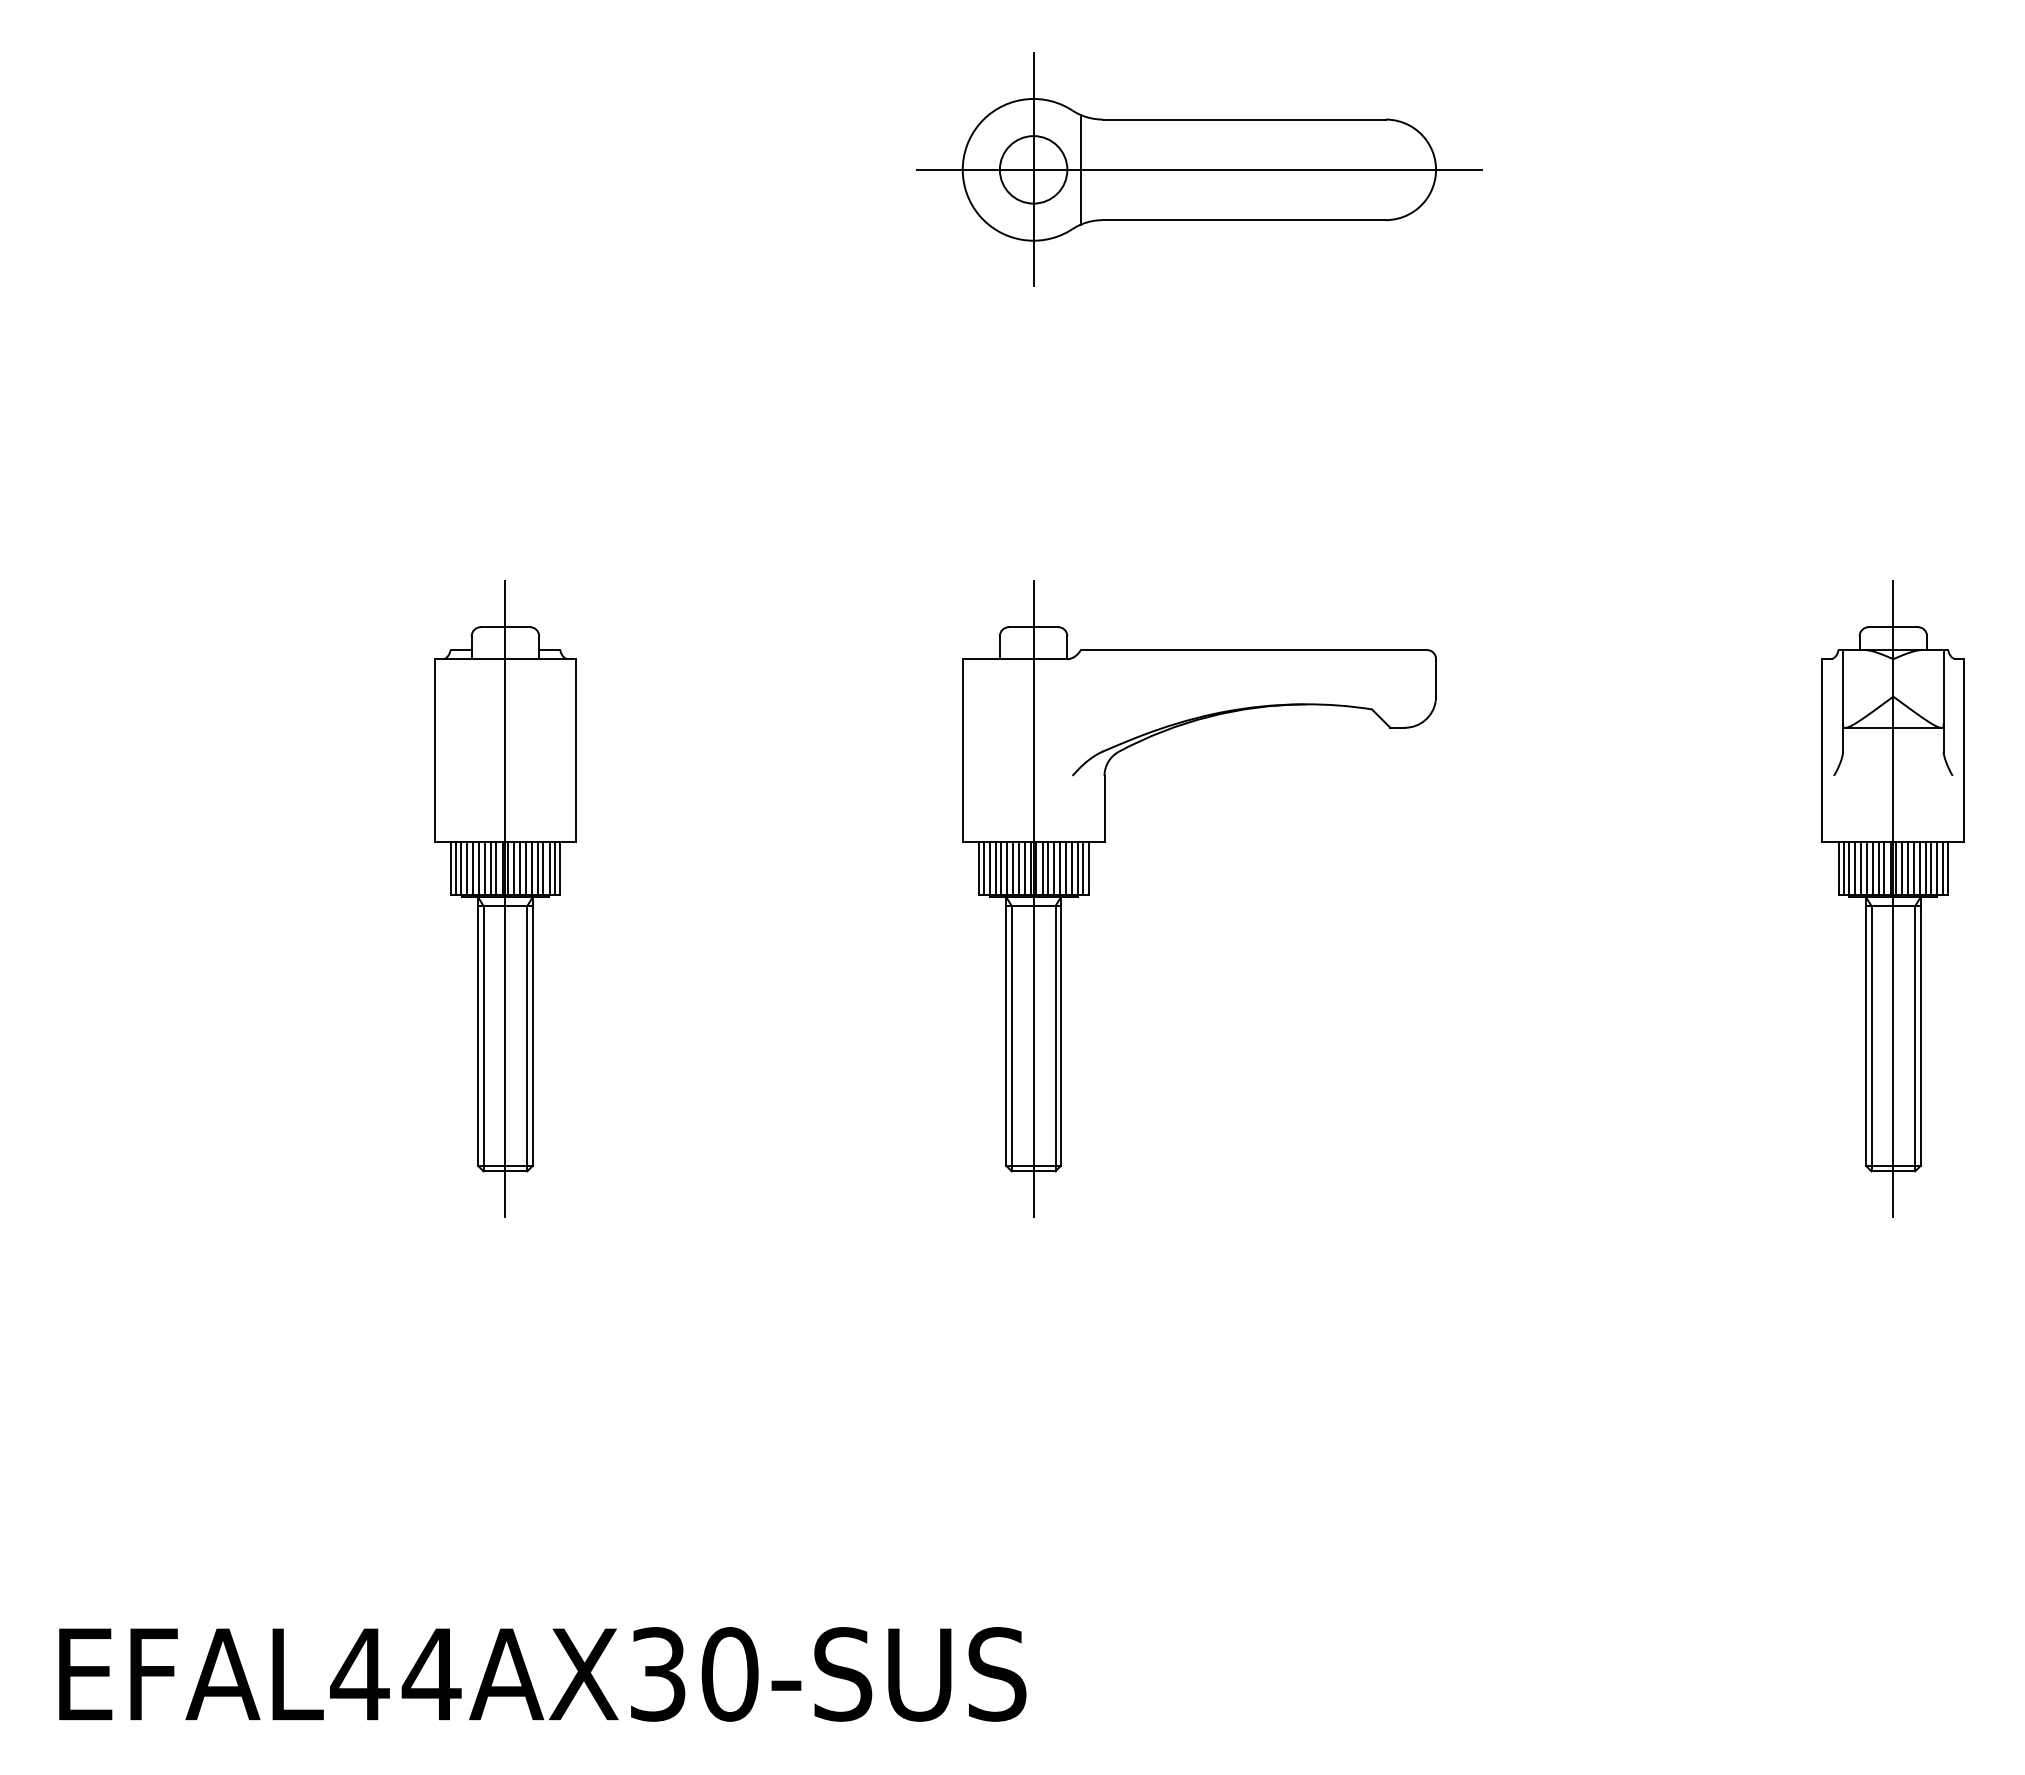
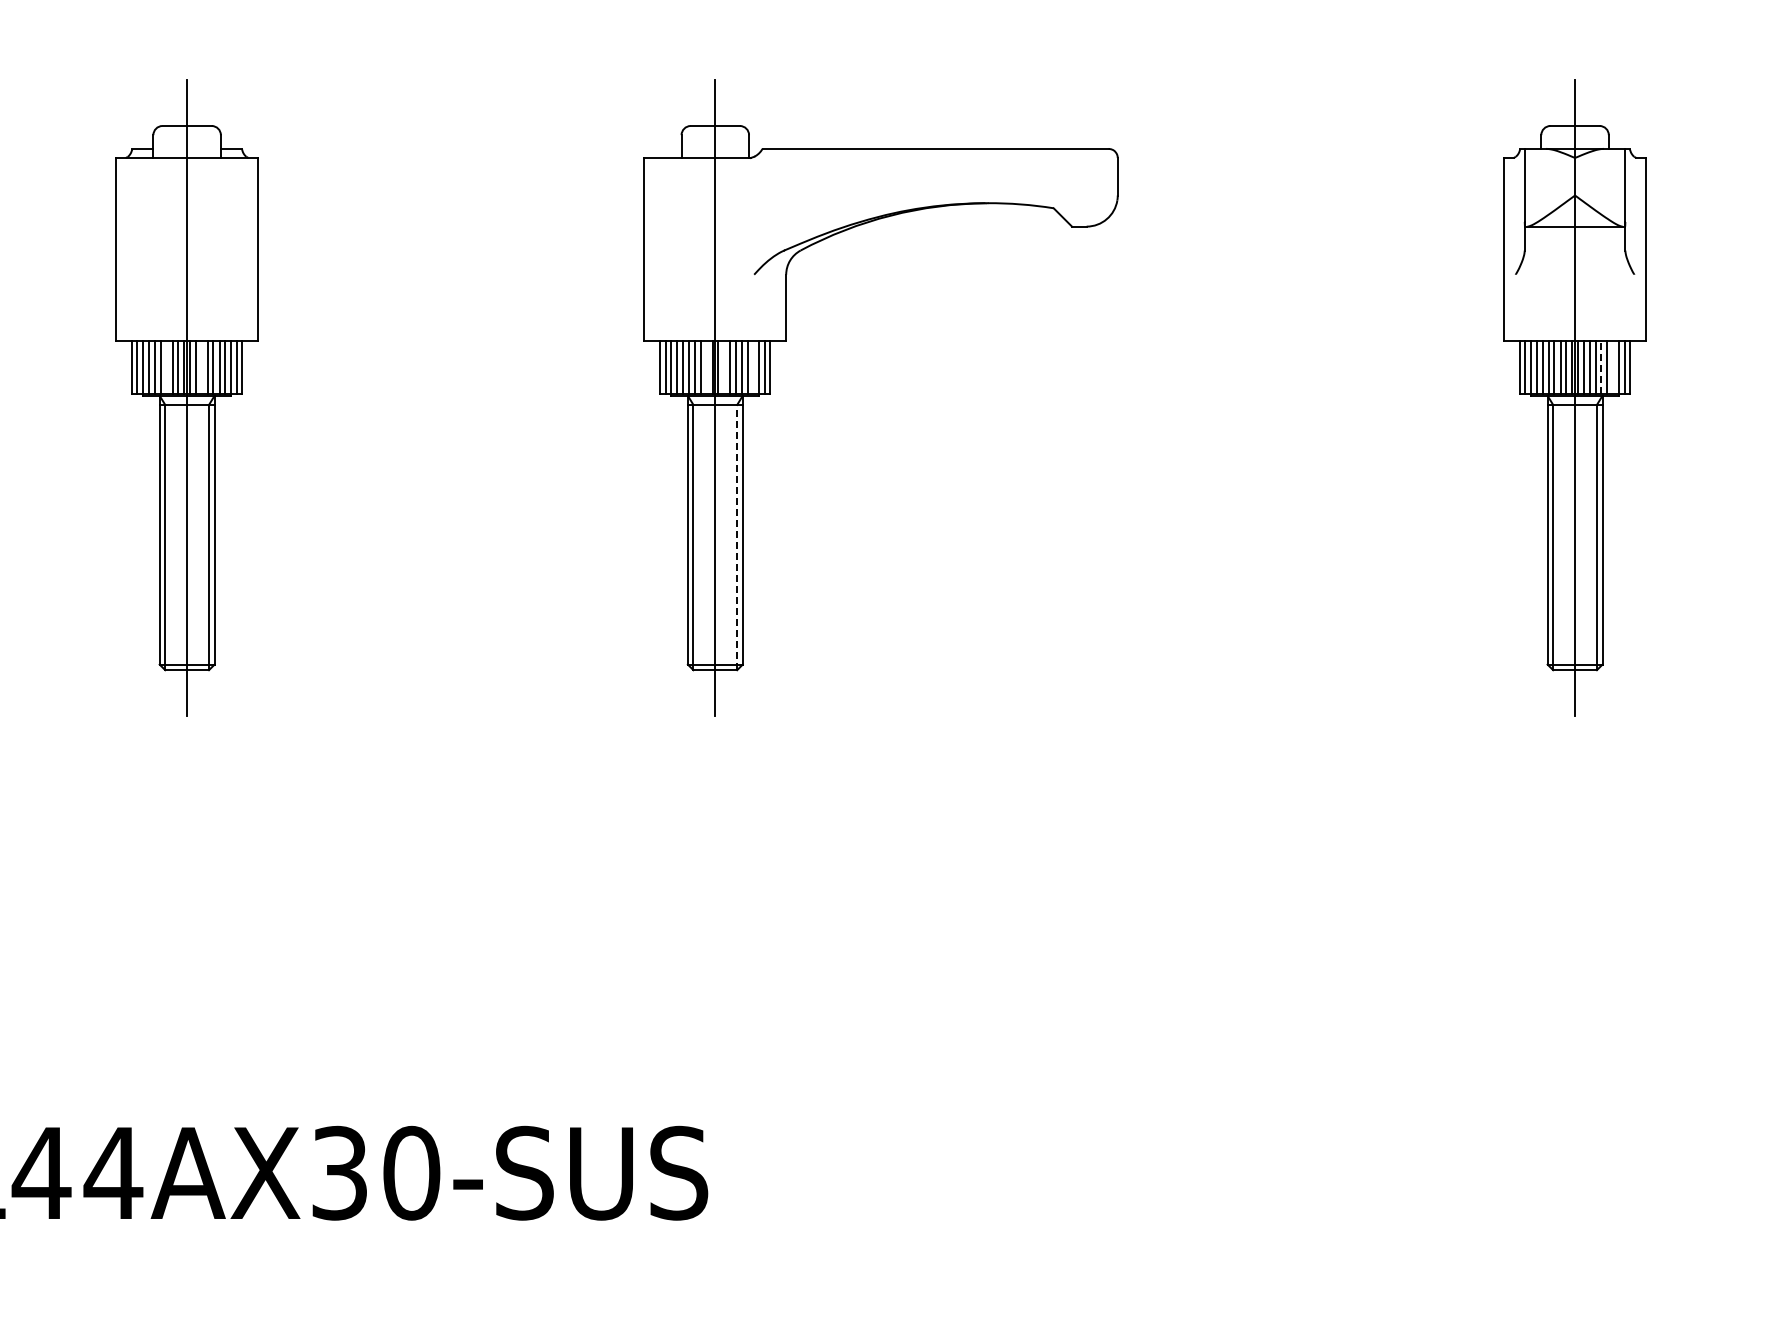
line: (484, 868) -> (166, 367), removed
line: (519, 868) -> (201, 367), removed
line: (1024, 868) -> (706, 367), removed
line: (1042, 868) -> (724, 367), removed
line: (1071, 868) -> (753, 367), removed
line: (1919, 868) -> (1601, 367), solid -> dashed
line: (1931, 868) -> (1613, 367), removed
line: (1055, 1038) -> (737, 537), solid -> dashed

